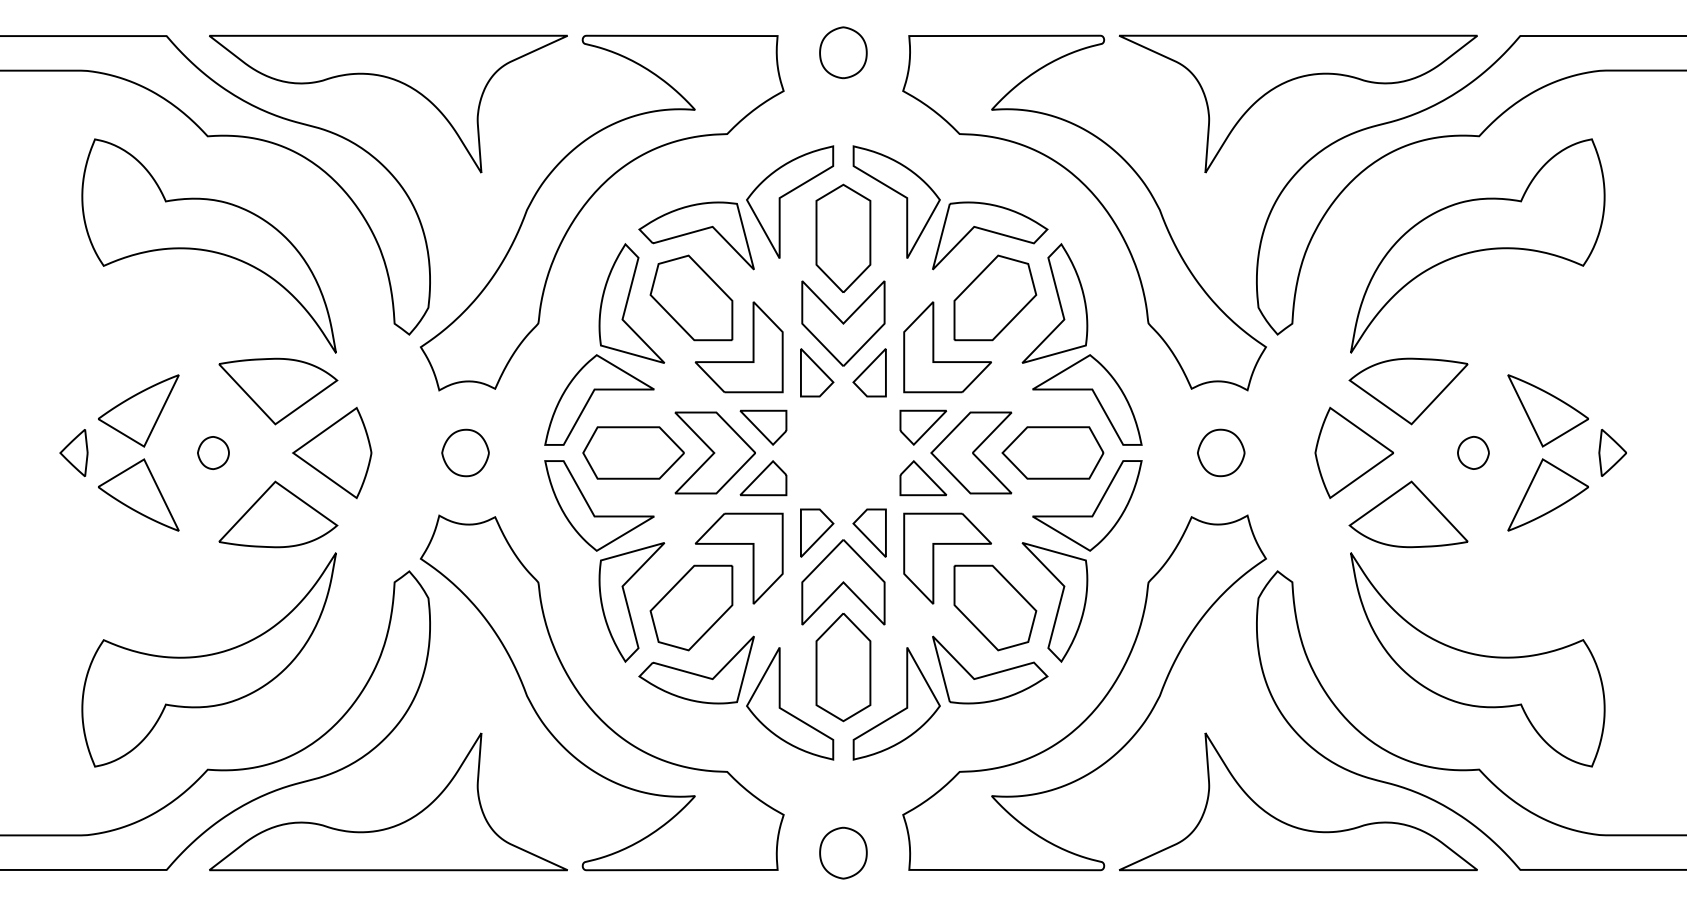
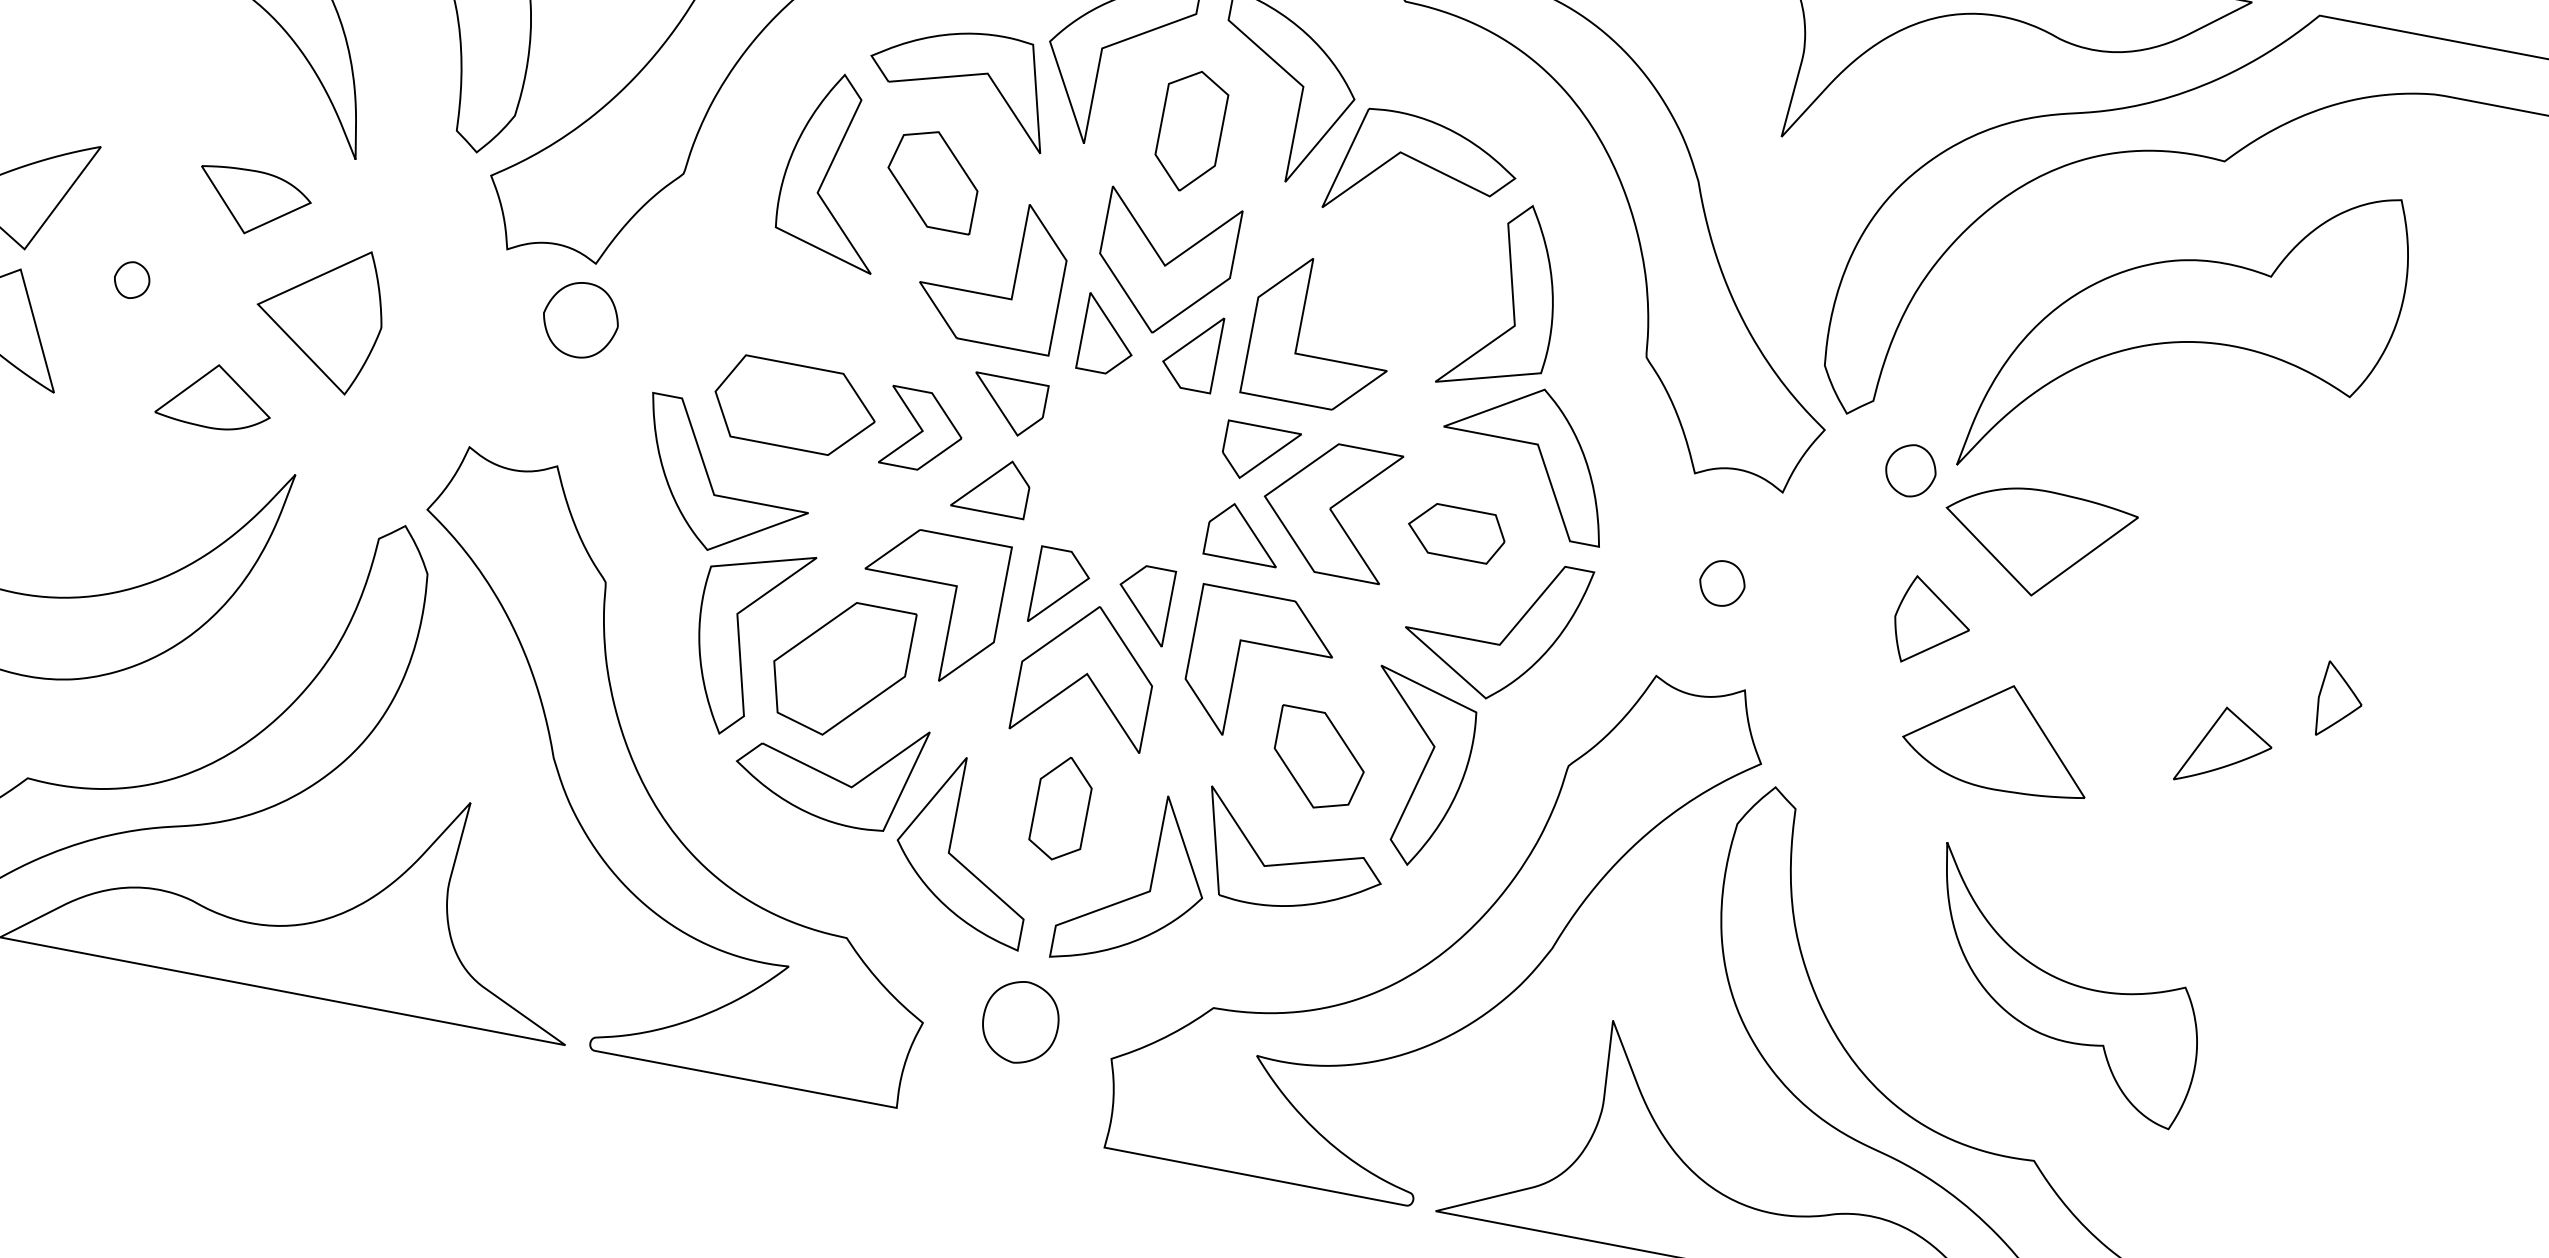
part: (843, 237) -> (1191, 129), size x0.7
part: (691, 297) -> (933, 178), size x0.7
part: (995, 297) -> (1412, 270), removed
part: (278, 391) -> (253, 202), size x0.6
part: (592, 395) -> (747, 303), removed
part: (1547, 410) -> (2249, 614), removed
part: (213, 452) -> (132, 279), size x0.7
part: (465, 452) -> (580, 319), moved
part: (714, 452) -> (922, 430), size x0.6
part: (1052, 452) -> (1456, 532), size x0.6
part: (1221, 452) -> (1722, 582), size x0.6
part: (1353, 452) -> (1931, 622), size x0.6
part: (1473, 452) -> (1911, 469), moved
part: (1547, 494) -> (2224, 747), size x0.7
part: (278, 514) -> (216, 396), size x0.6
part: (995, 607) -> (1319, 759), size x0.7
part: (1477, 659) -> (2064, 986), size x0.7
part: (843, 667) -> (1061, 808), size x0.6
part: (843, 852) -> (1020, 1021), moved

